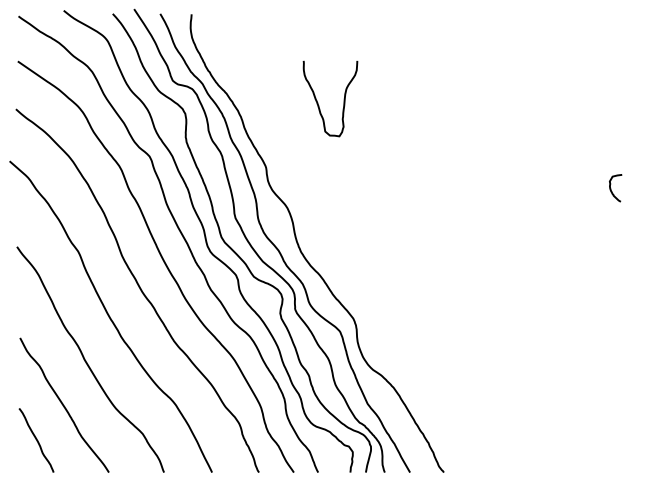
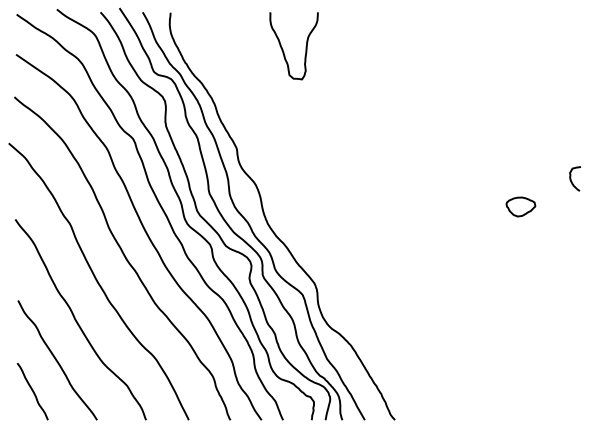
curve: (318, 102) -> (283, 49), moved
curve: (611, 188) -> (571, 179), moved
part: (585, 232) -> (520, 206), added

